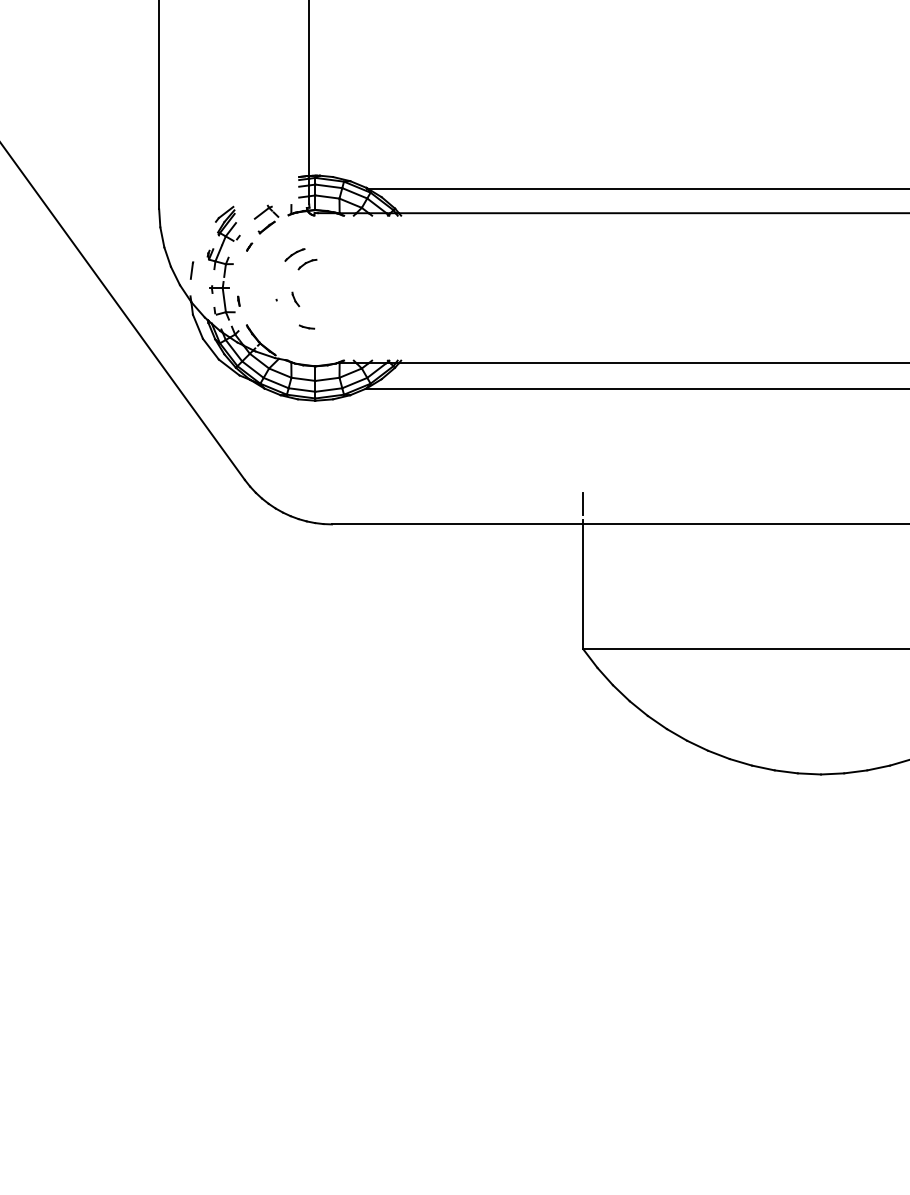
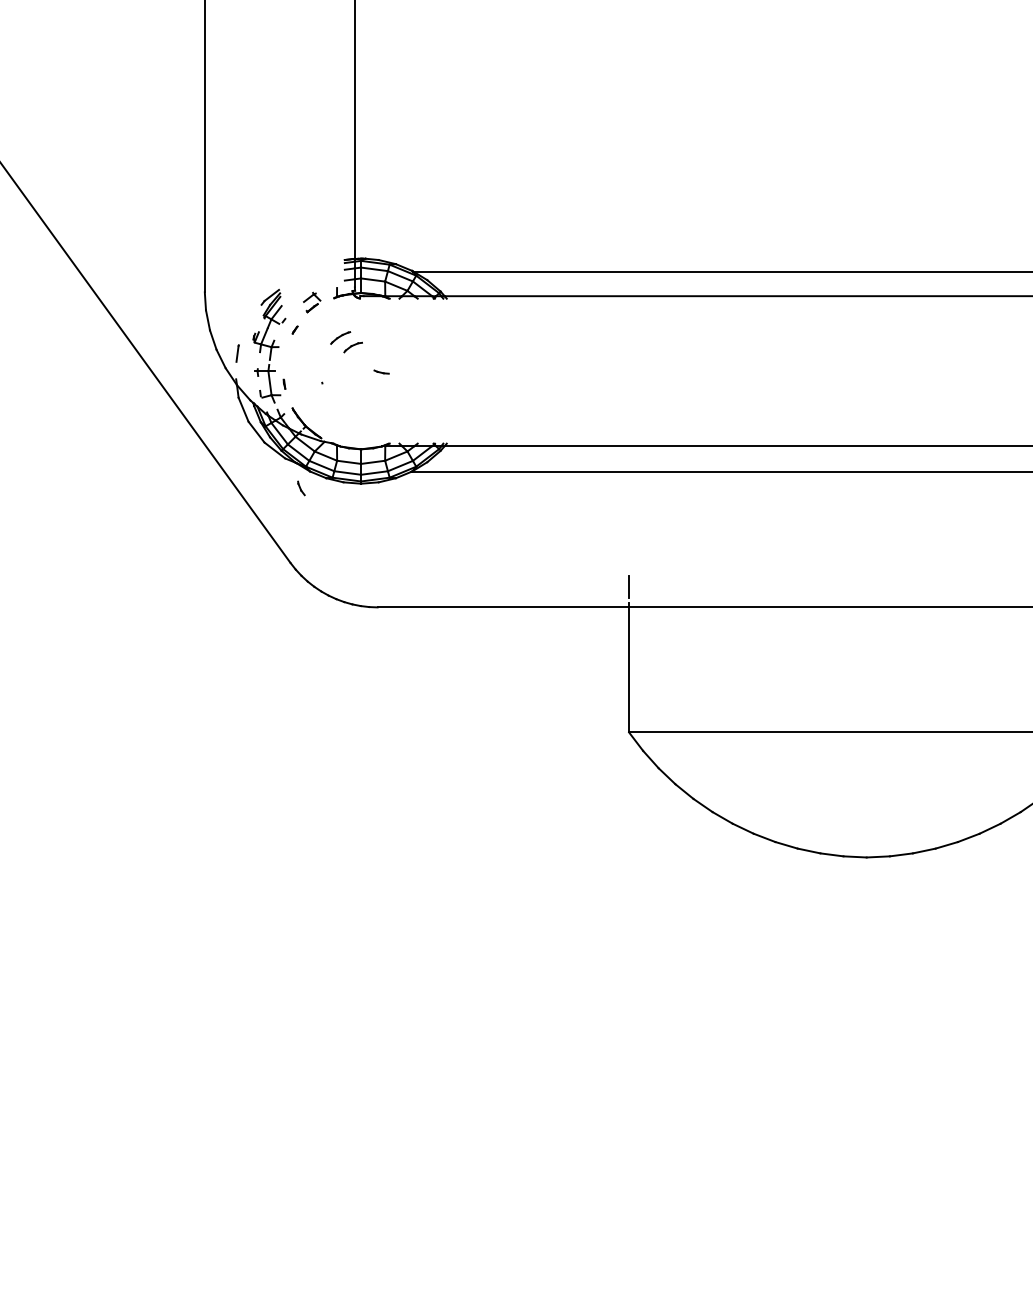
part: (265, 219) -> (311, 302), size x0.7
line: (295, 299) -> (301, 488), moved
line: (306, 326) -> (381, 371), moved

